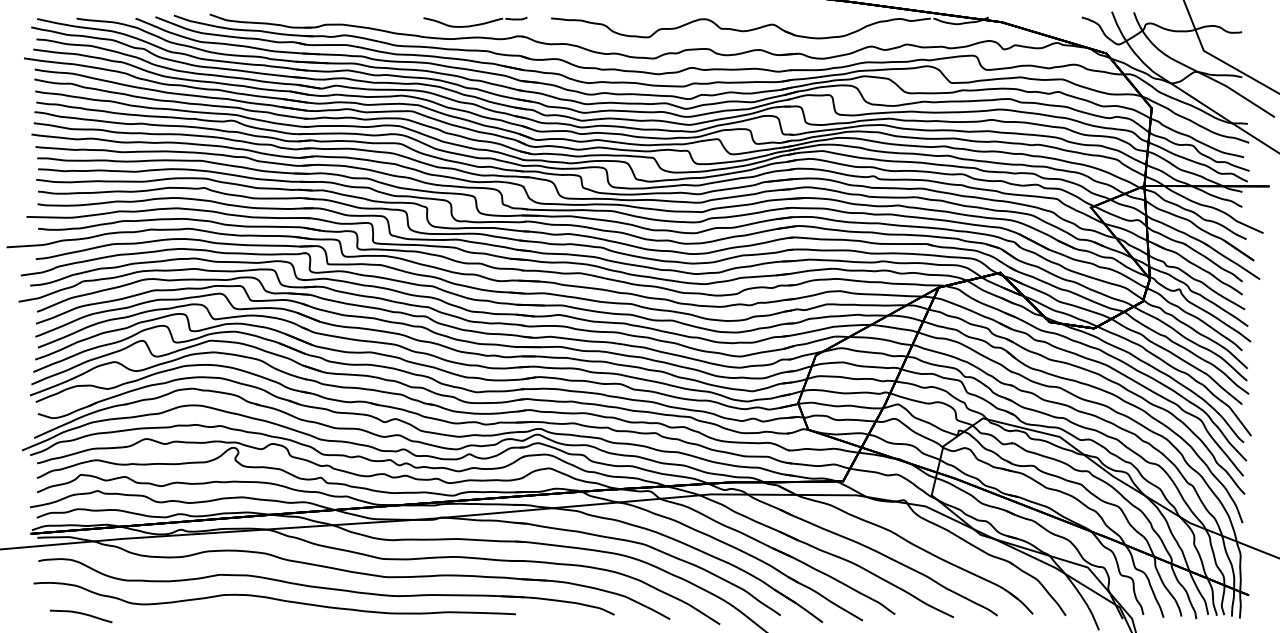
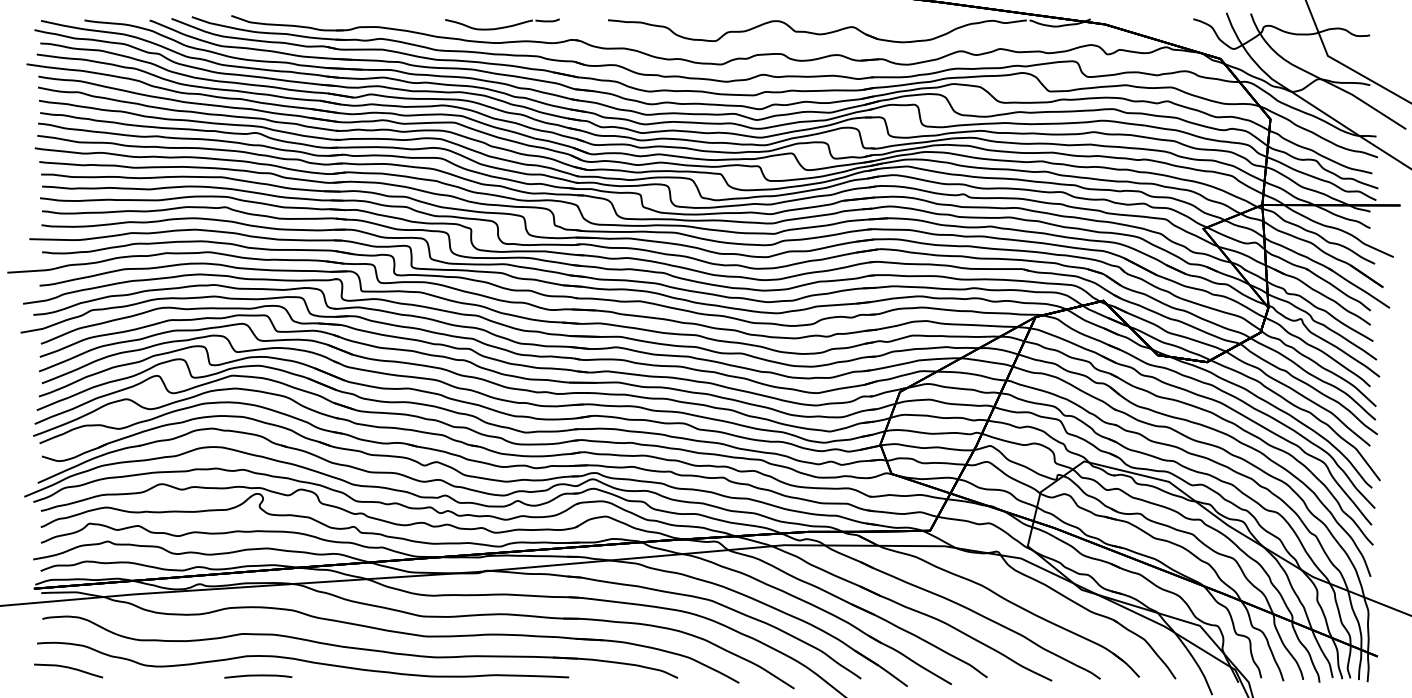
part: (475, 21) -> (502, 23), moved
curve: (233, 613) -> (257, 676), added
curve: (80, 614) -> (67, 668), moved

